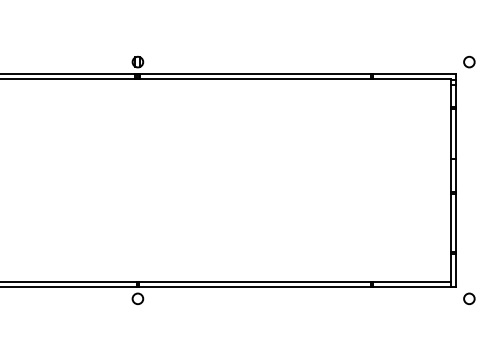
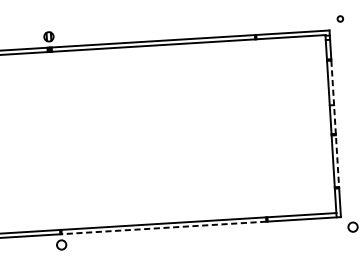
circle: (469, 61) -> (340, 18), size x0.6
line: (456, 180) -> (335, 123), solid -> dashed
line: (254, 286) -> (163, 227), solid -> dashed

